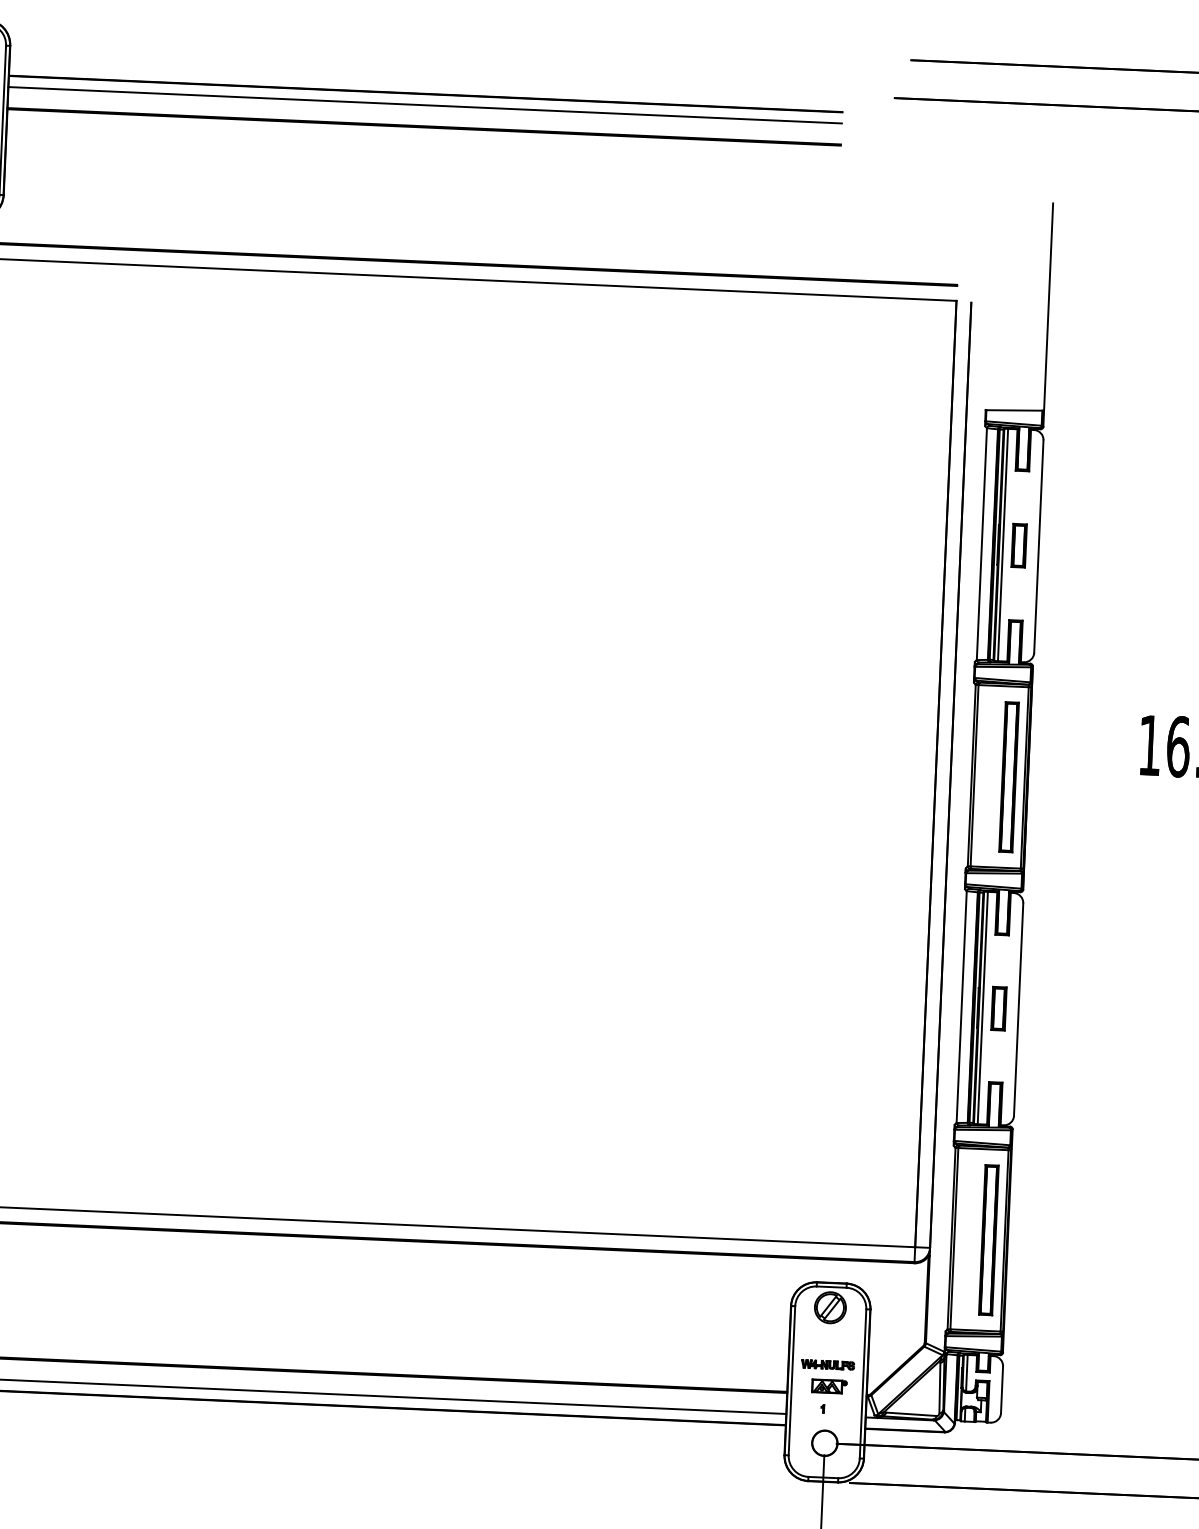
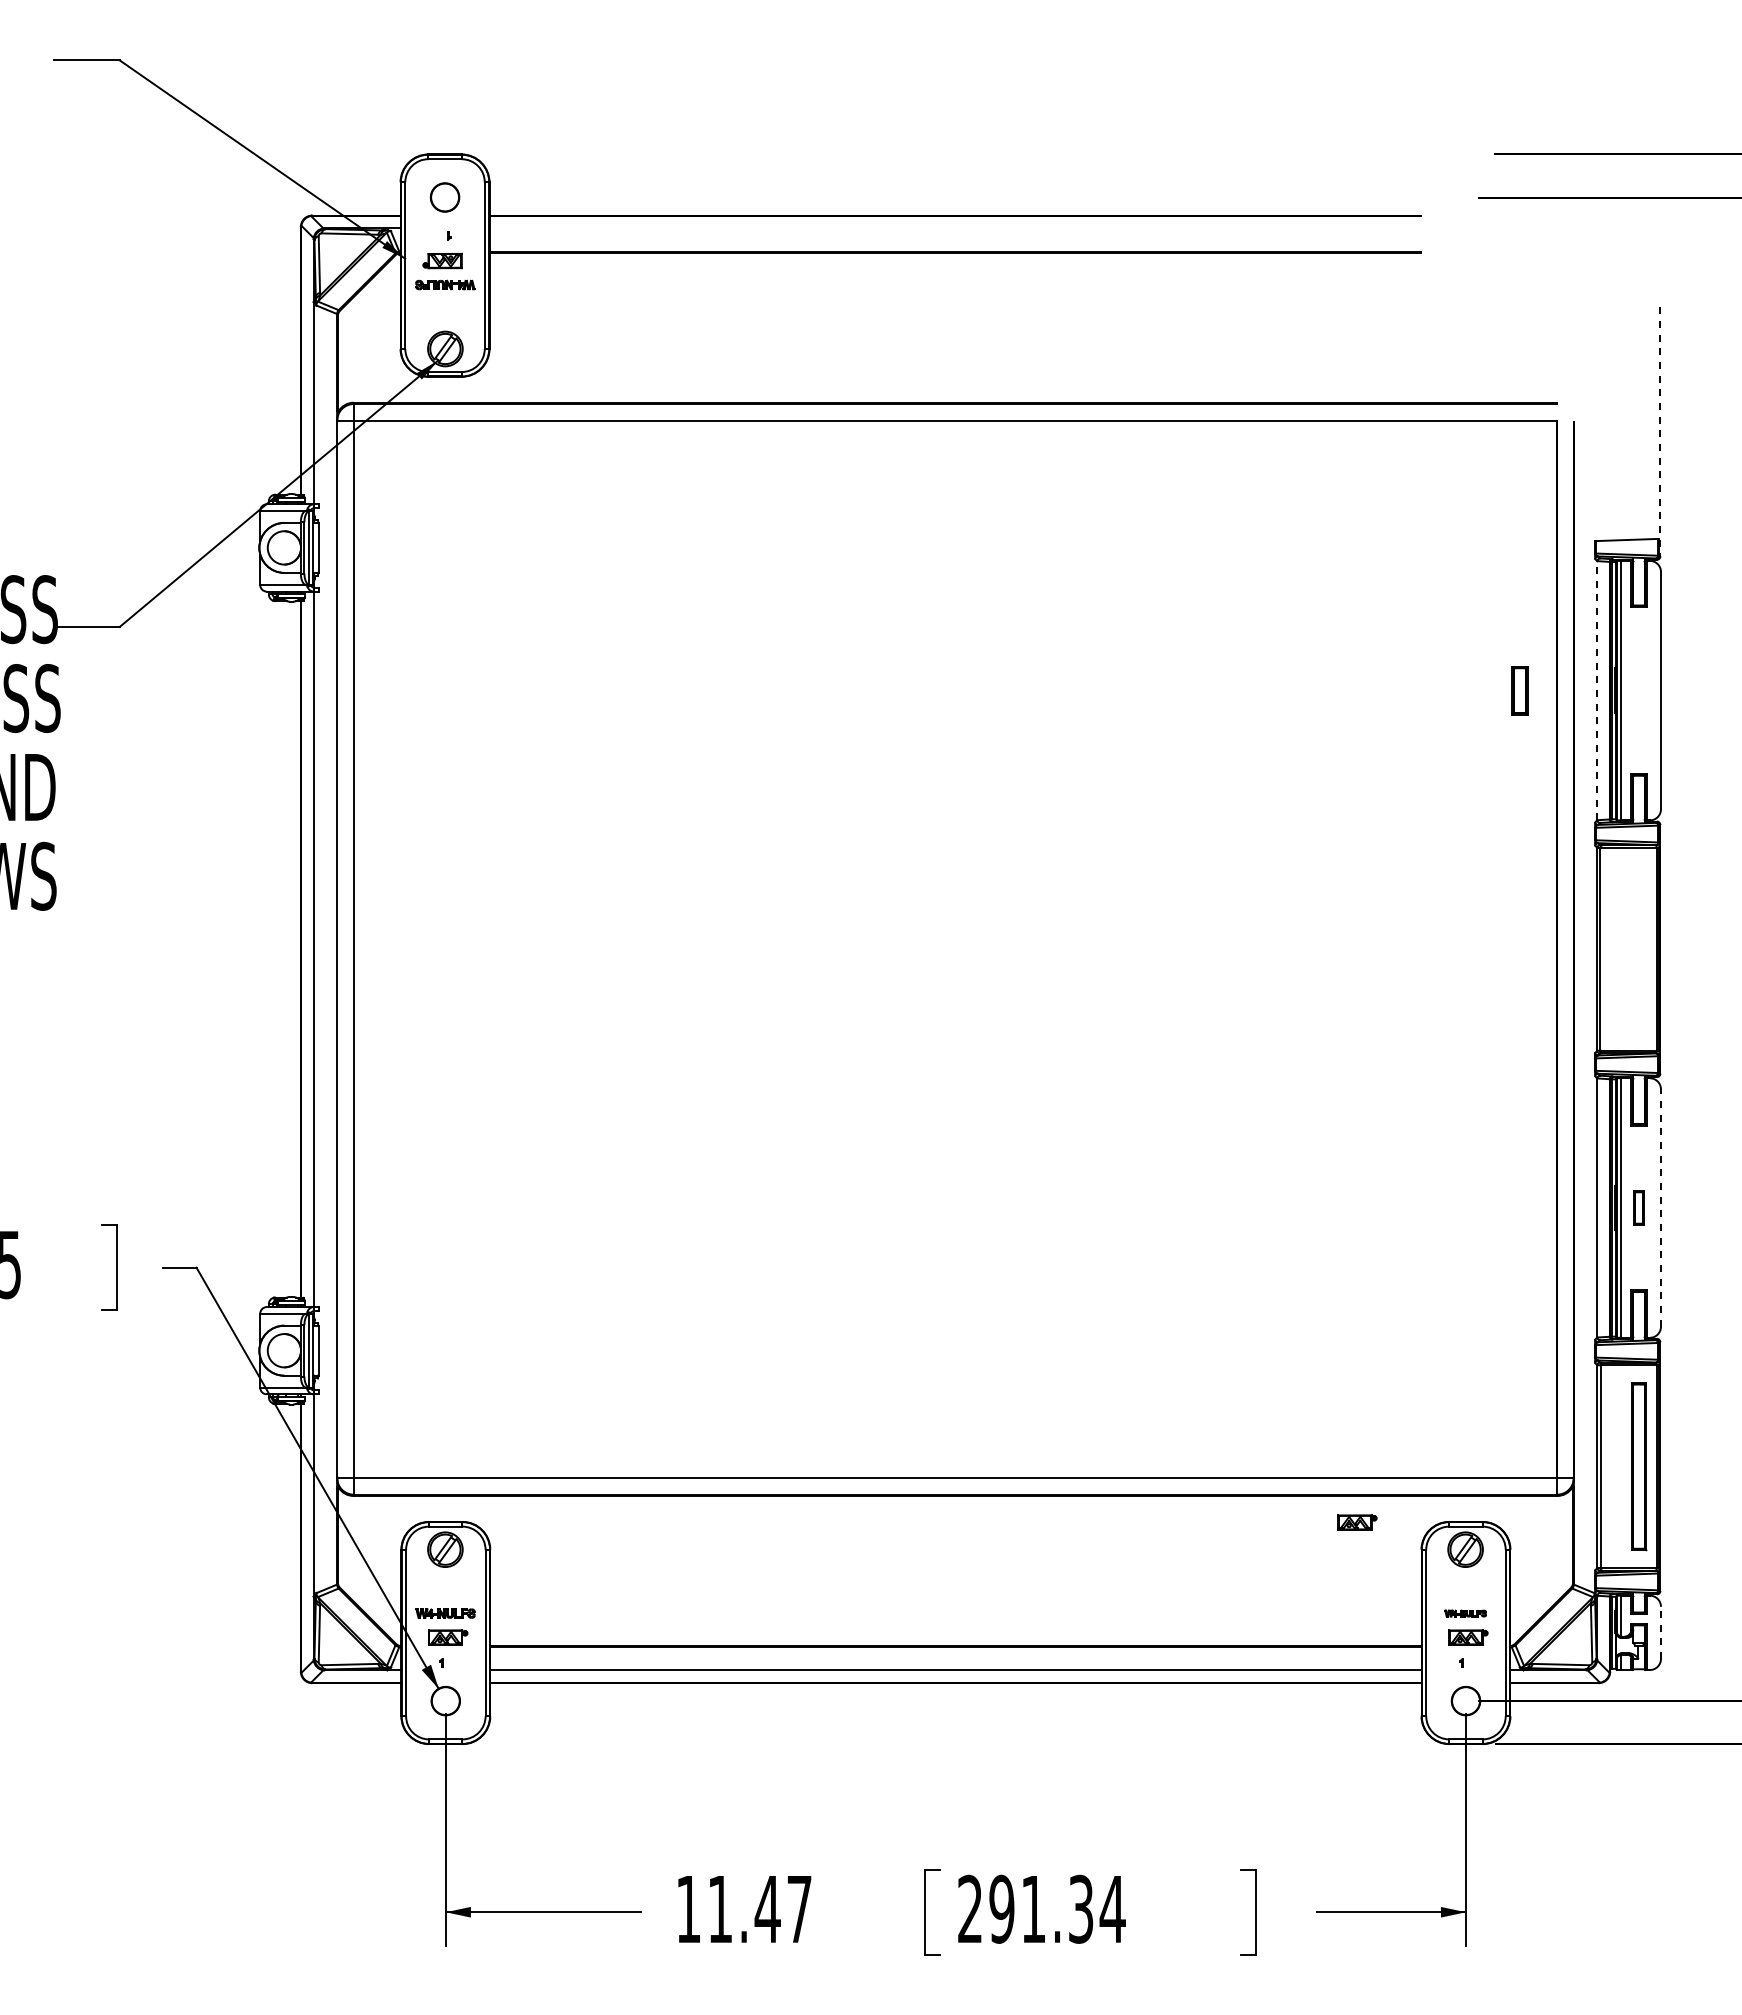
line: (424, 105) -> (954, 228), removed
line: (1048, 315) -> (1660, 432), solid -> dashed
line: (982, 543) -> (1597, 690), solid -> dashed
part: (1018, 545) -> (1519, 690), moved
part: (1008, 777) -> (1638, 949), removed
part: (998, 1008) -> (1638, 1207), size x0.7
line: (1018, 1010) -> (1660, 1208), solid -> dashed
part: (734, 1279) -> (1357, 1522), added
part: (827, 1364) -> (1465, 1613), size x0.7
line: (1001, 1389) -> (1660, 1632), solid -> dashed

